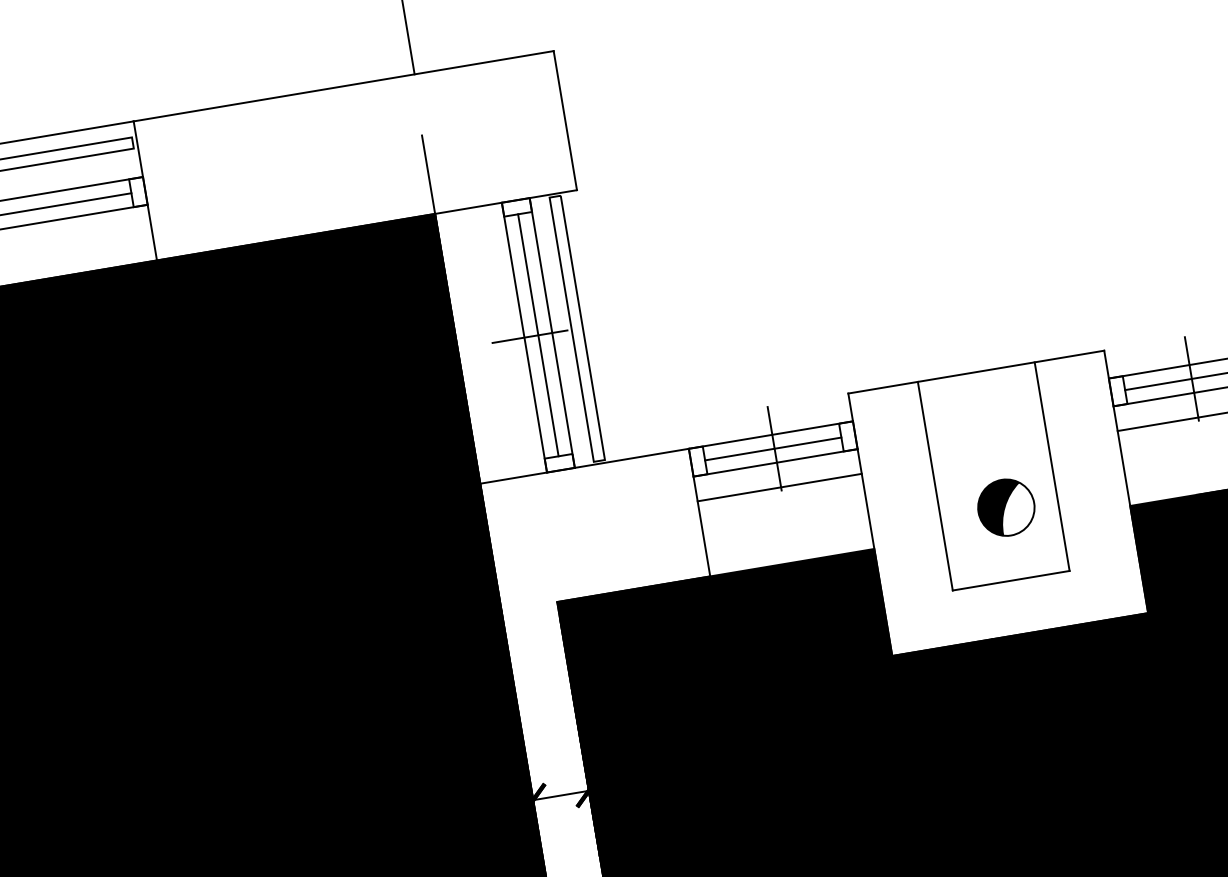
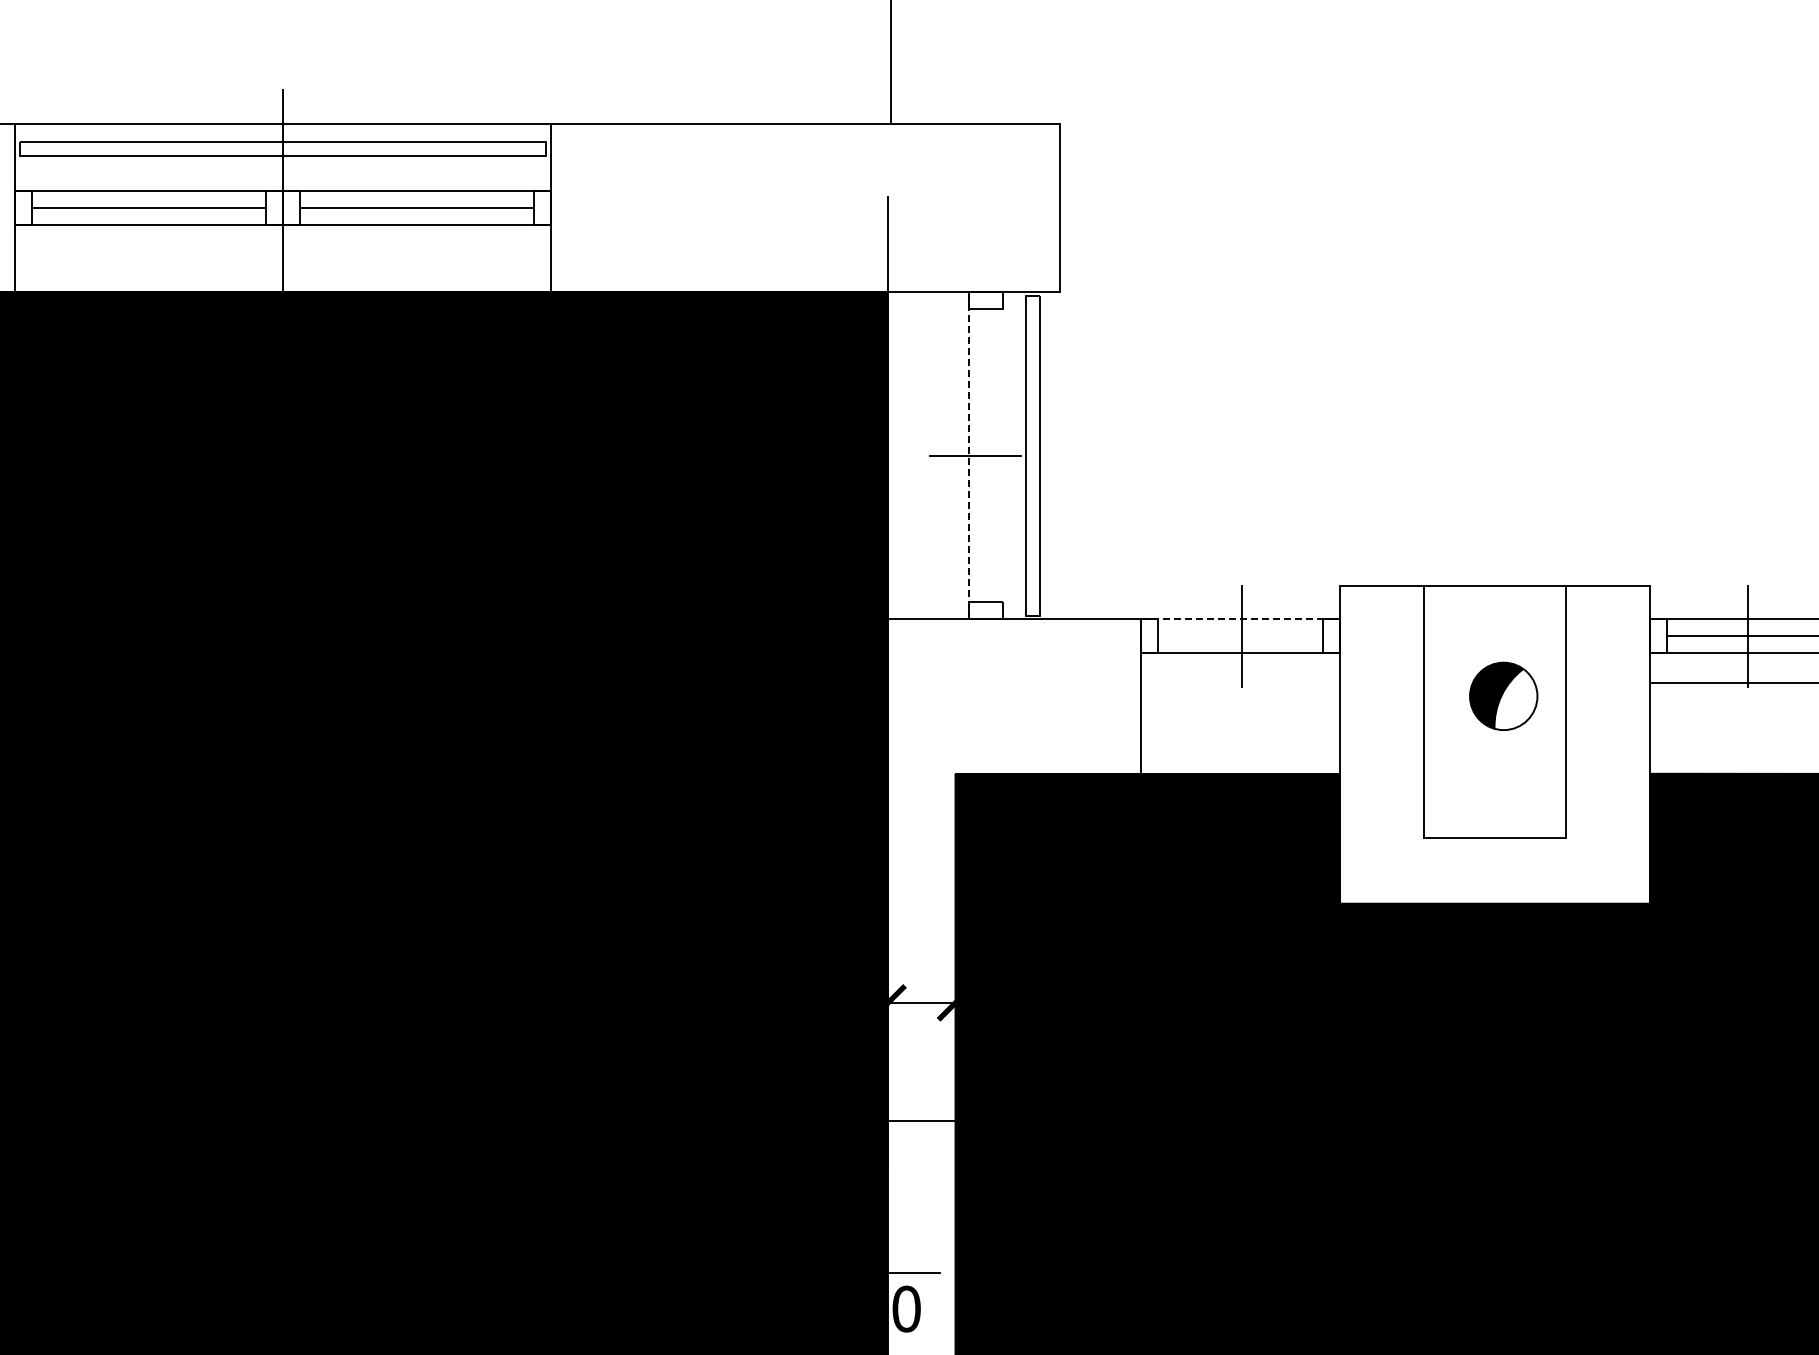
line: (552, 332) -> (1002, 455), removed
line: (538, 335) -> (985, 455), removed
line: (524, 337) -> (969, 455), solid -> dashed
line: (771, 435) -> (1240, 619), solid -> dashed
line: (773, 449) -> (1240, 636), removed
line: (778, 487) -> (1239, 682), removed
part: (1006, 507) -> (1503, 695), moved

